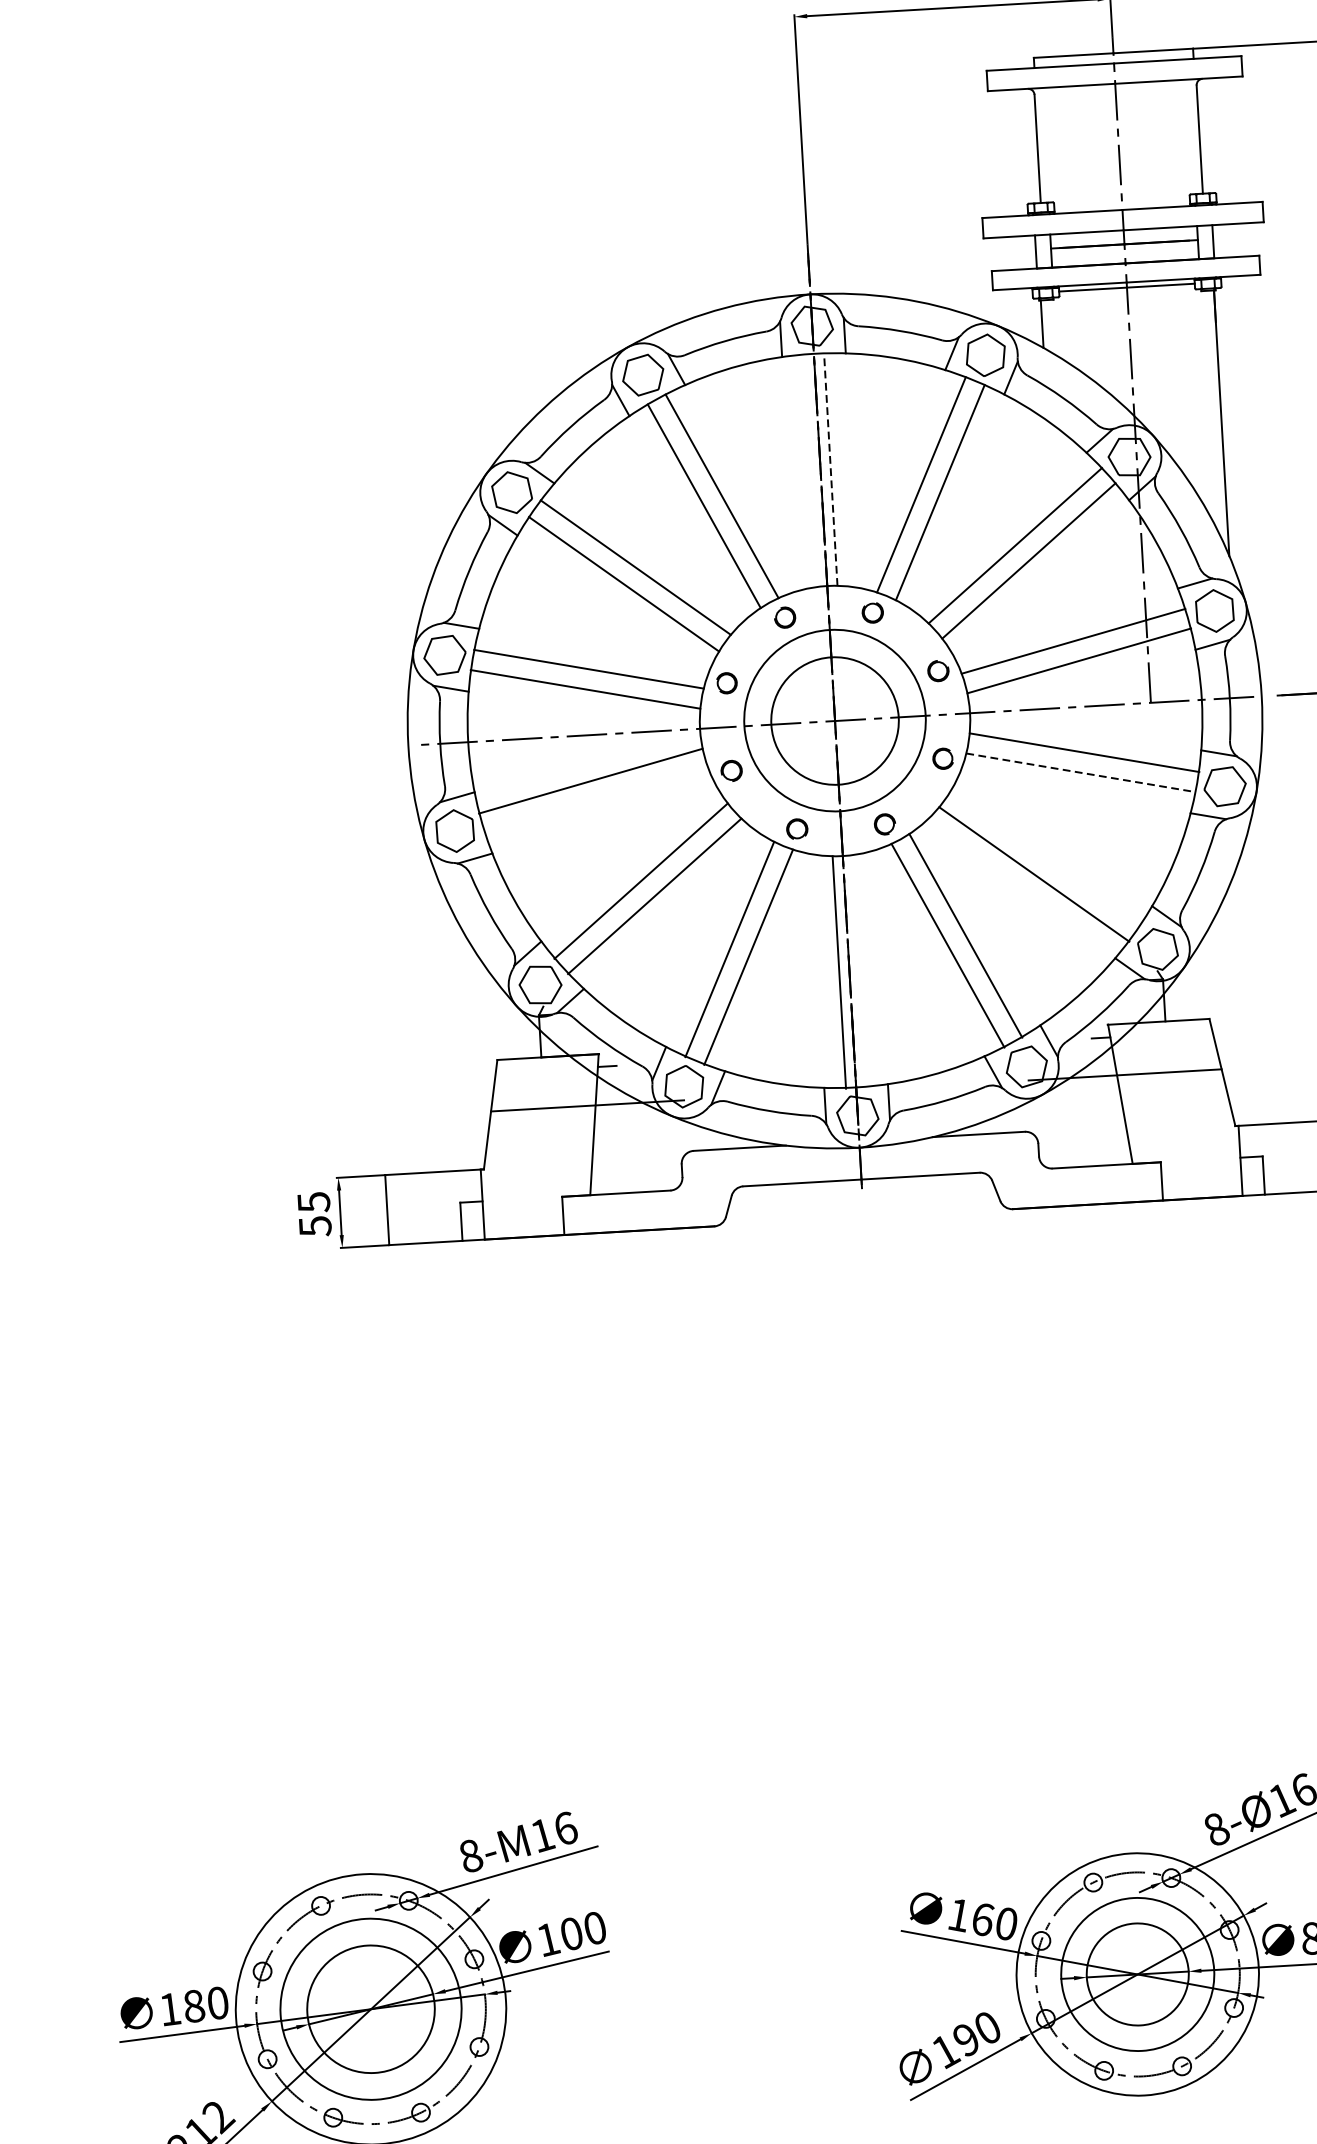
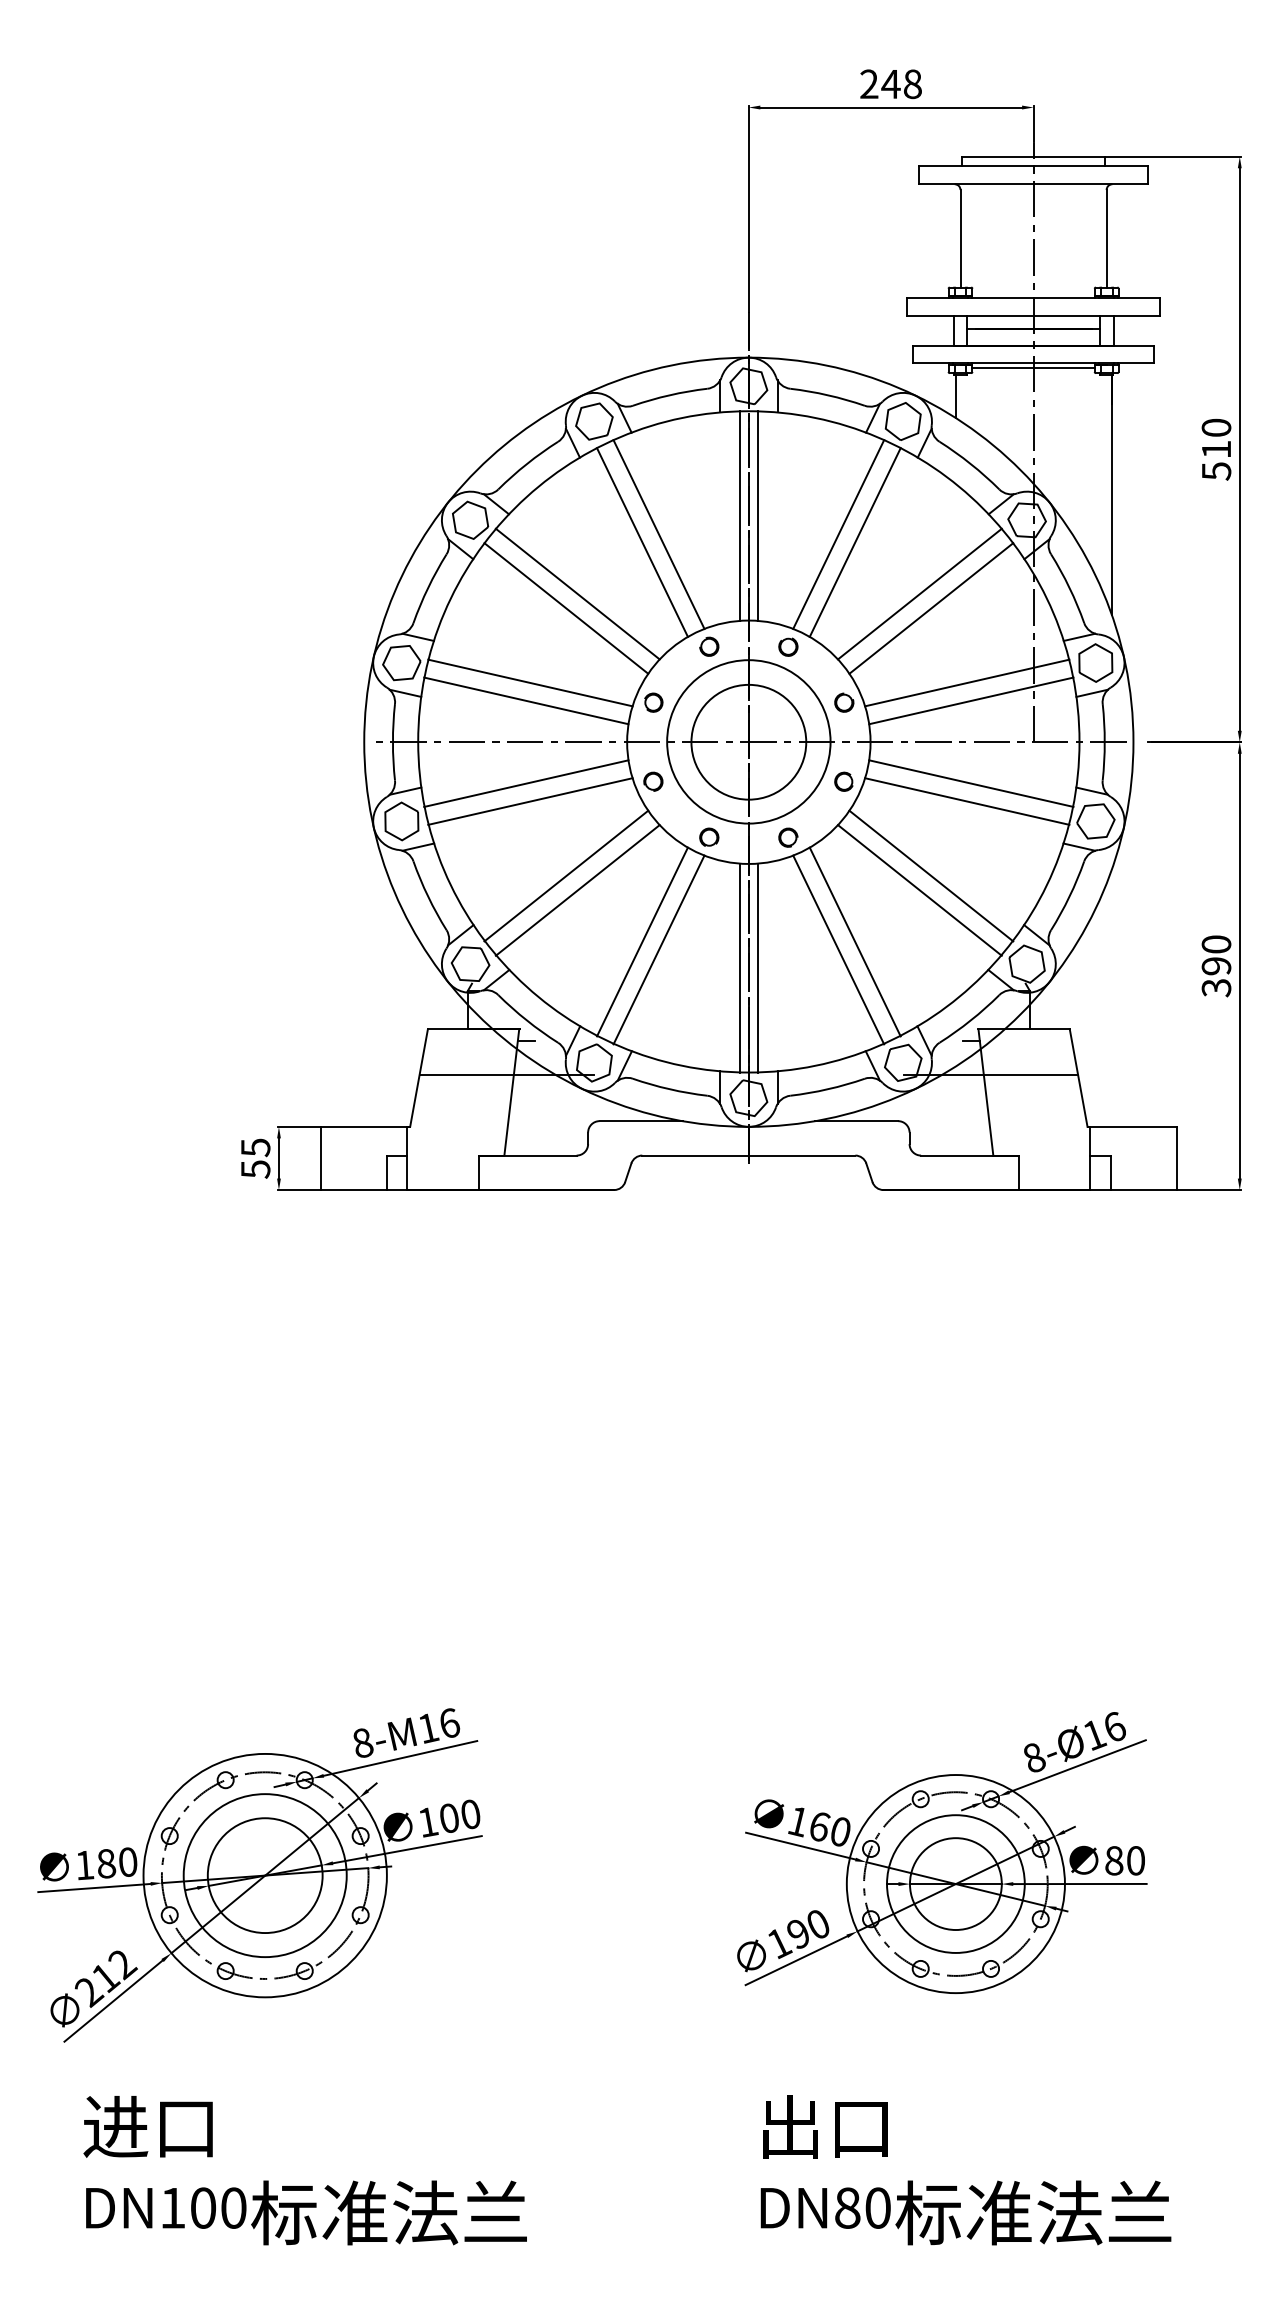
line: (831, 469) -> (758, 516), dashed -> solid
line: (810, 470) -> (739, 515), added
line: (1081, 772) -> (967, 801), dashed -> solid
line: (596, 800) -> (530, 801), added
line: (1046, 857) -> (931, 875), added
line: (860, 971) -> (758, 968), added

